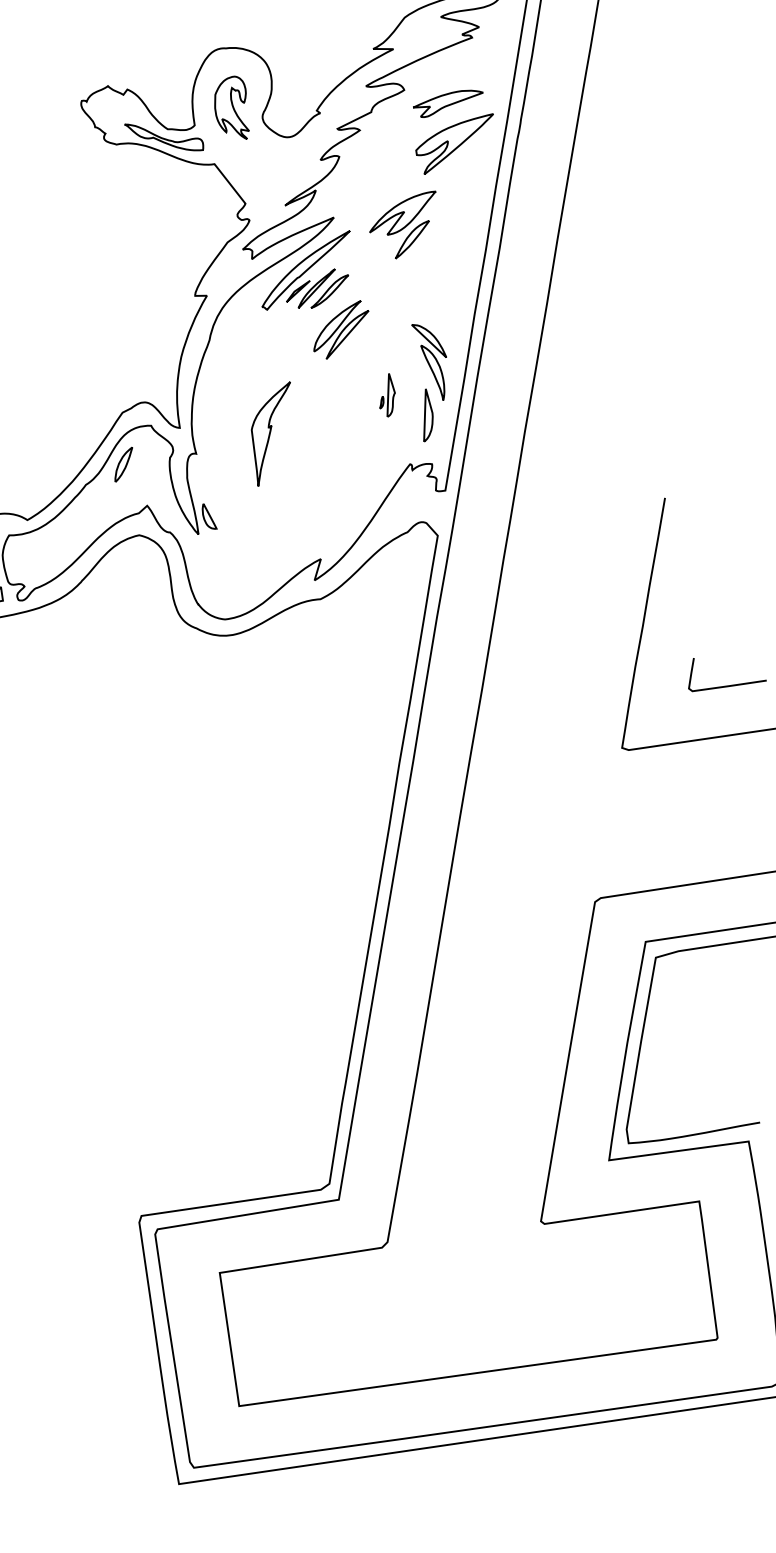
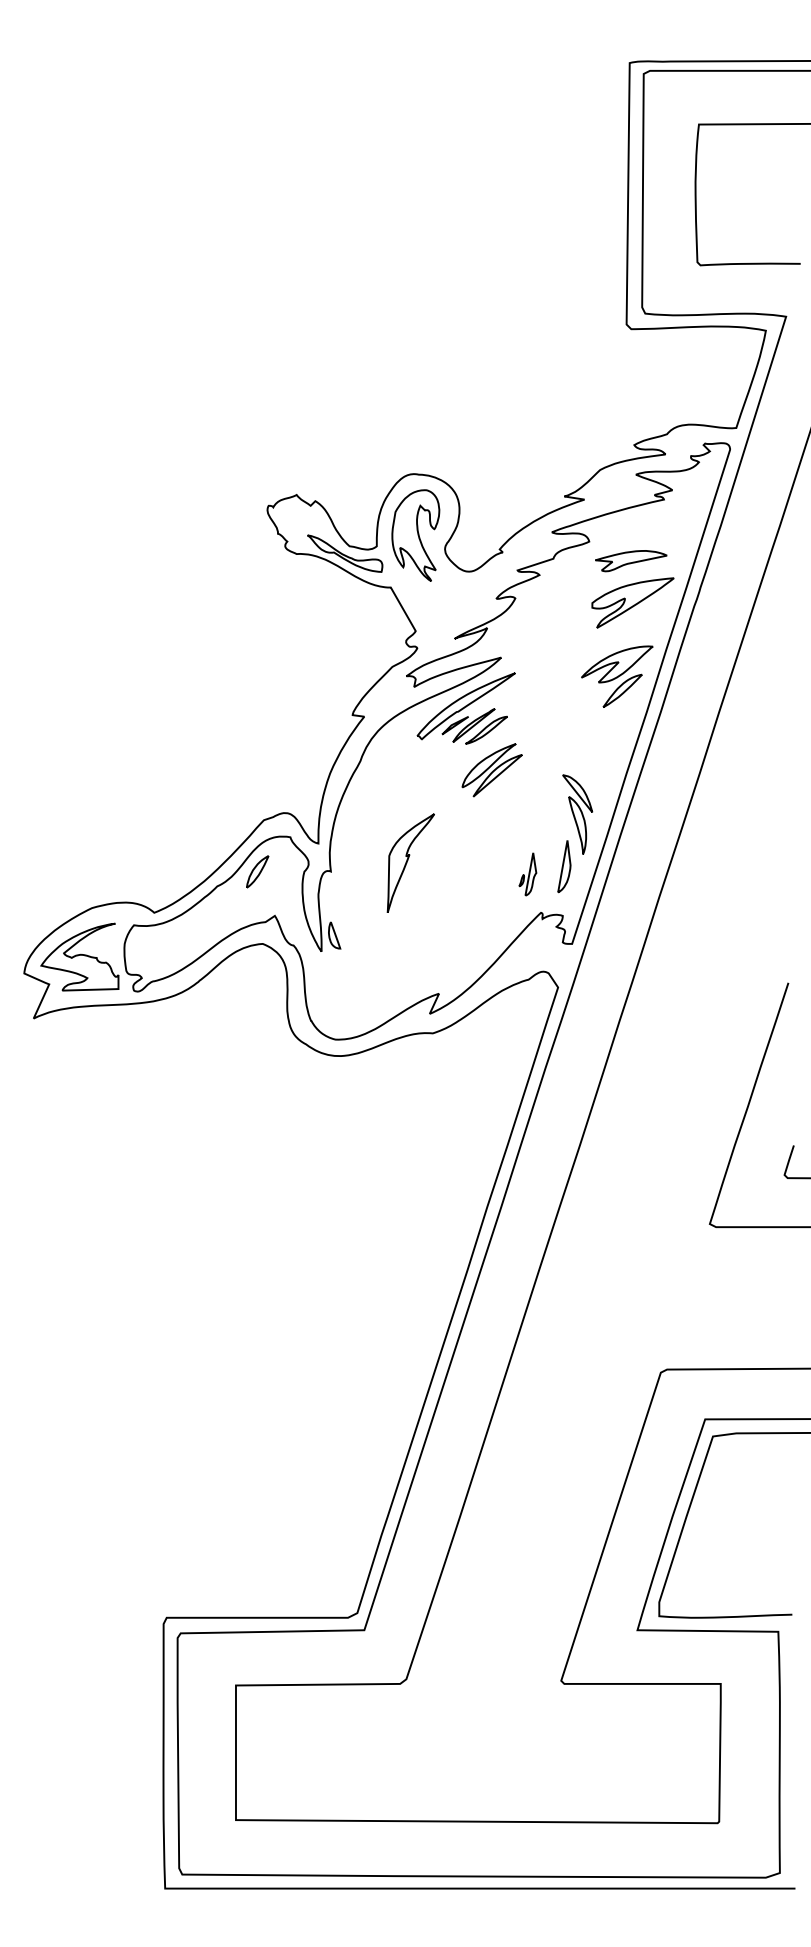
part: (231, 109) -> (415, 535), size x1.43
part: (405, 226) -> (617, 676), moved
part: (386, 395) -> (527, 874), moved

